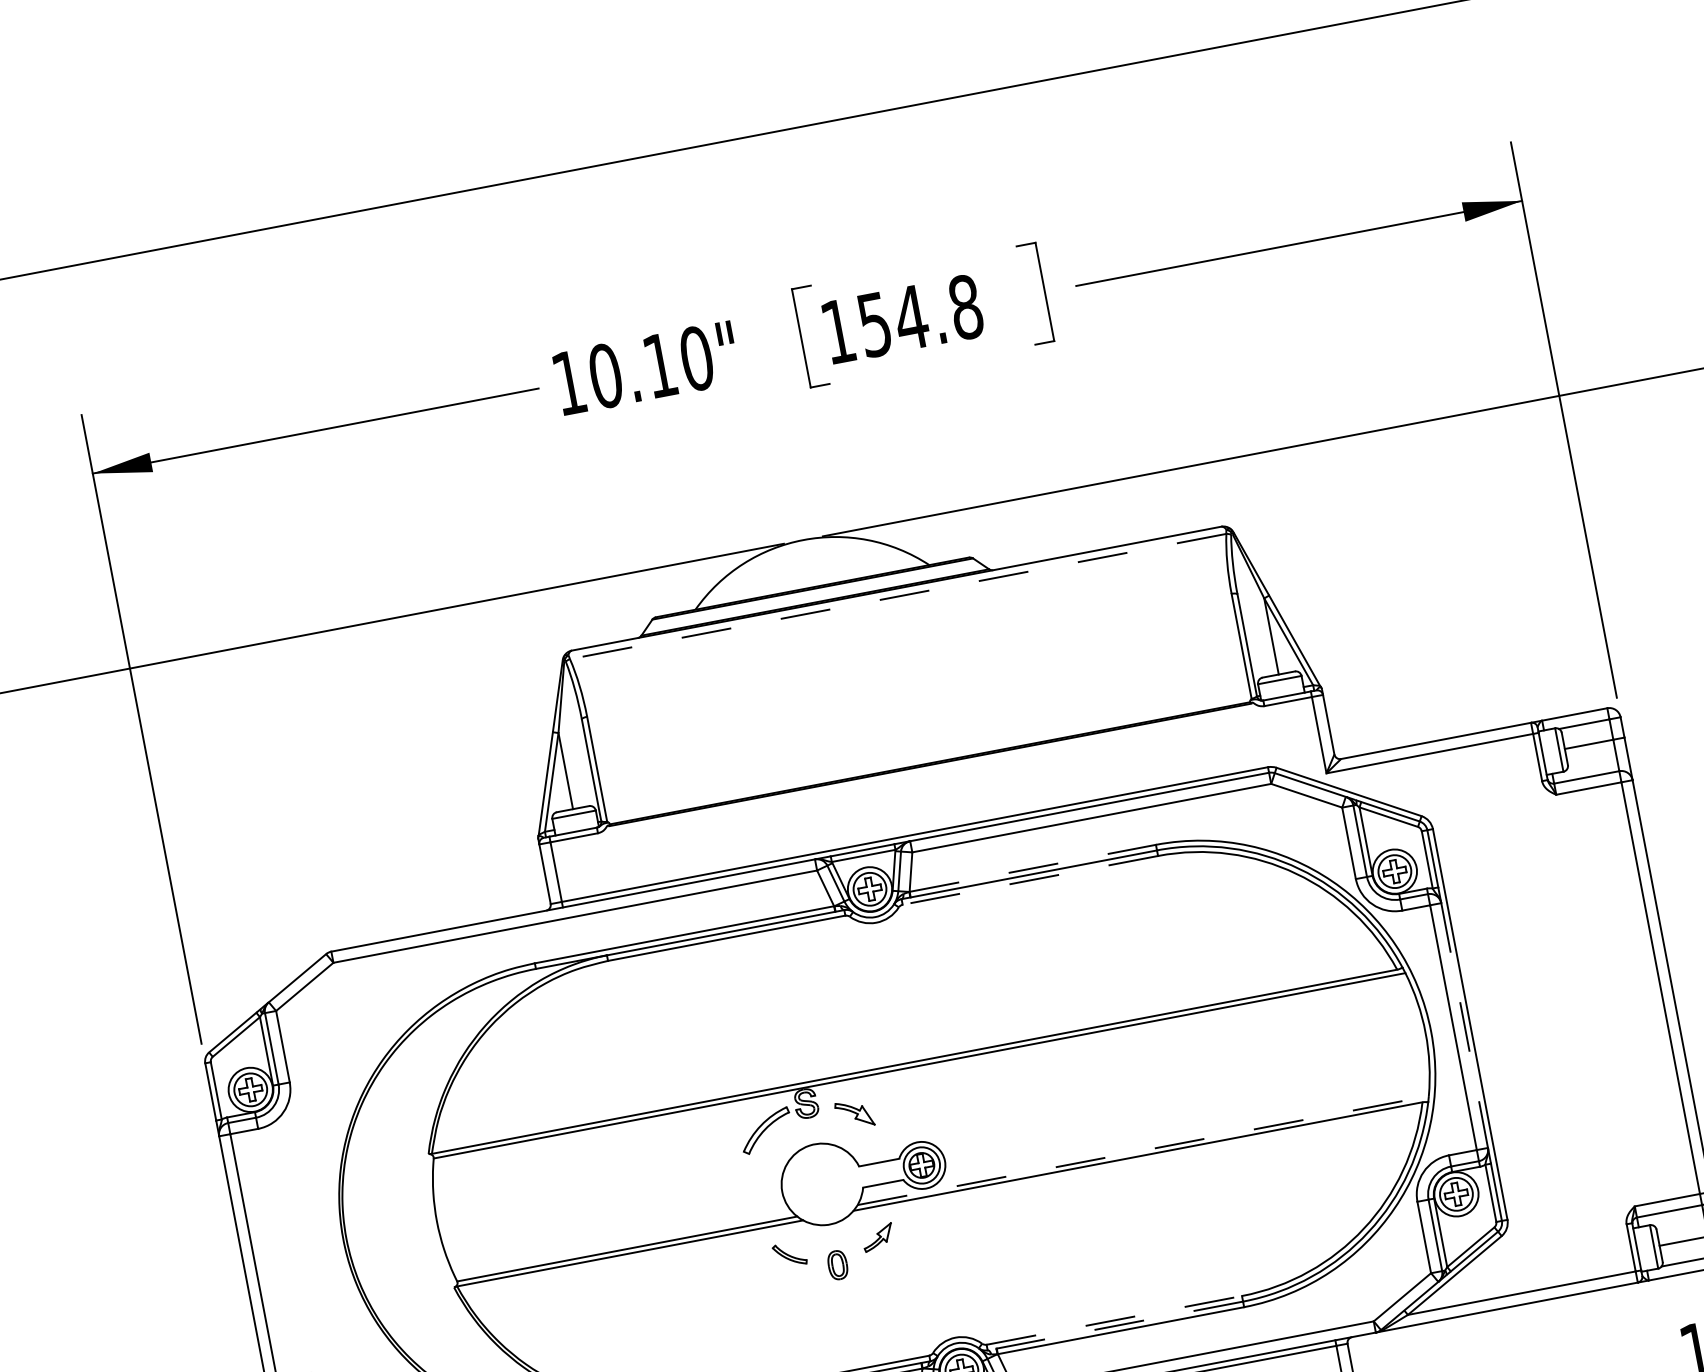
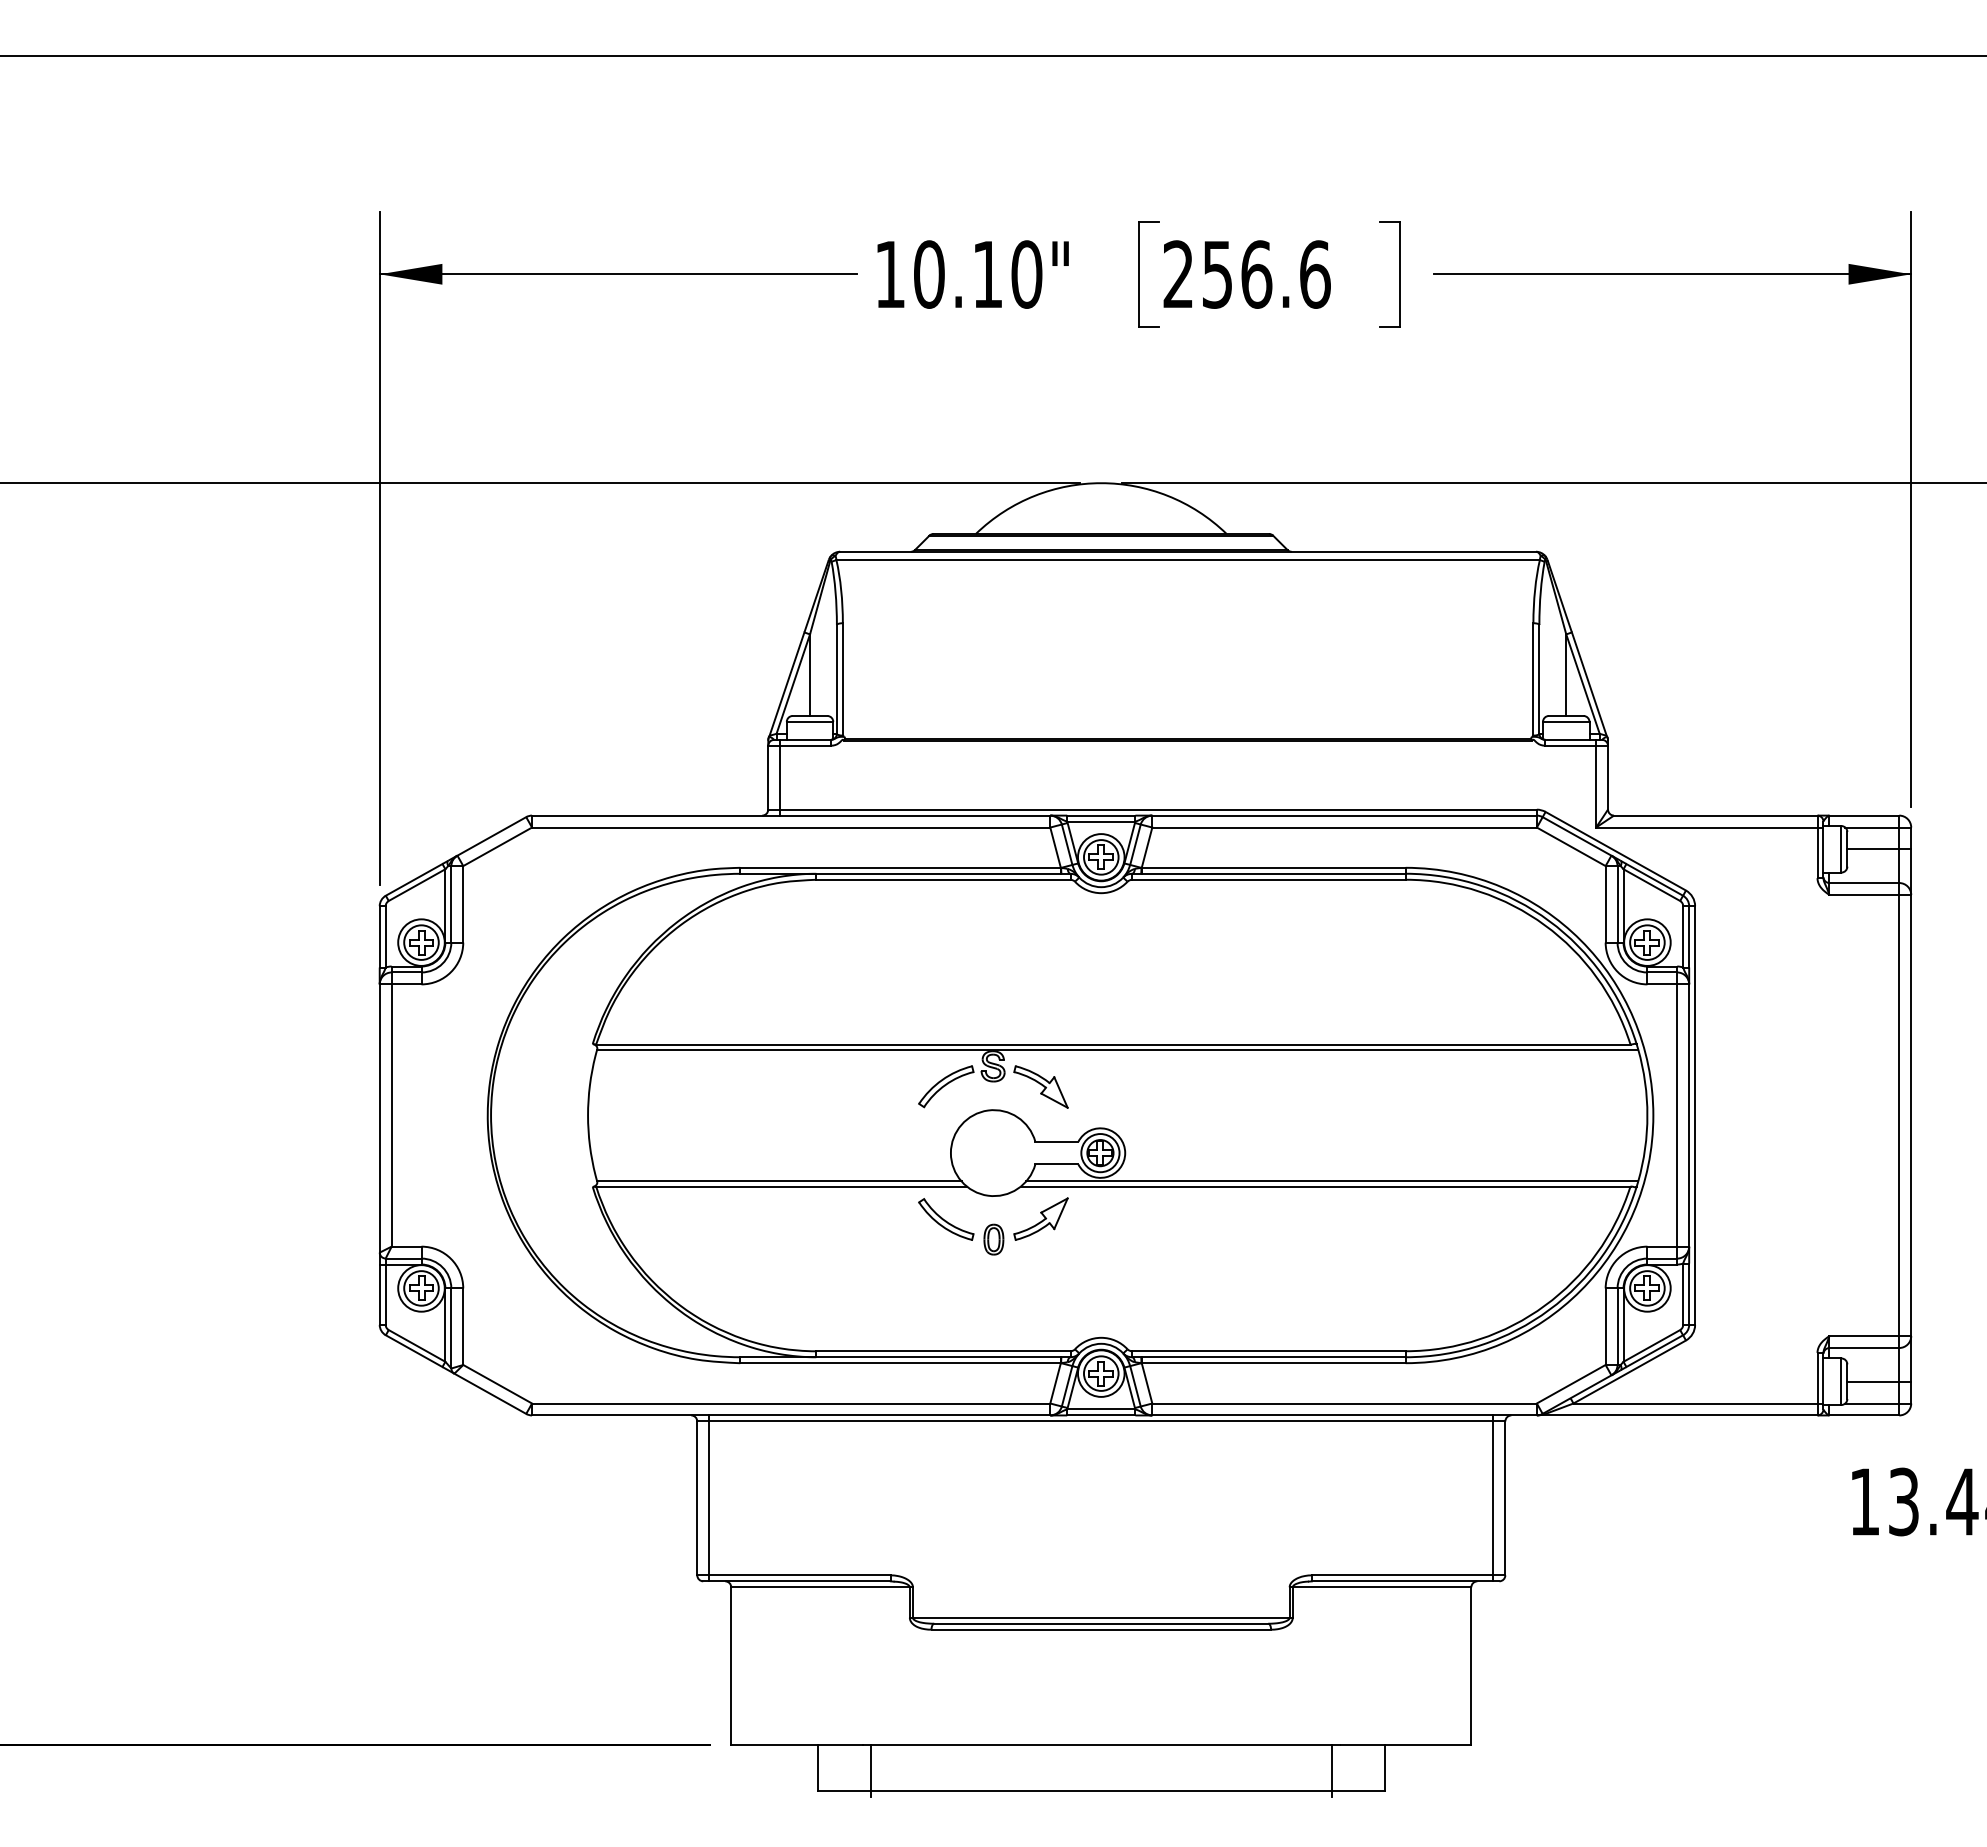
text: (901, 319) -> (1246, 274), 154.8 -> 256.6
line: (898, 596) -> (1188, 560), dashed -> solid
line: (1032, 868) -> (1273, 867), dashed -> solid
line: (1030, 880) -> (1268, 879), dashed -> solid
line: (1465, 1026) -> (1689, 1116), dashed -> solid
part: (854, 1113) -> (1040, 1086), size x1.43
line: (1143, 1150) -> (1332, 1181), dashed -> solid
part: (877, 1237) -> (1040, 1218), size x1.67
part: (790, 1254) -> (946, 1219), size x1.67
line: (1114, 1320) -> (1268, 1351), dashed -> solid
line: (1115, 1326) -> (1268, 1357), dashed -> solid

